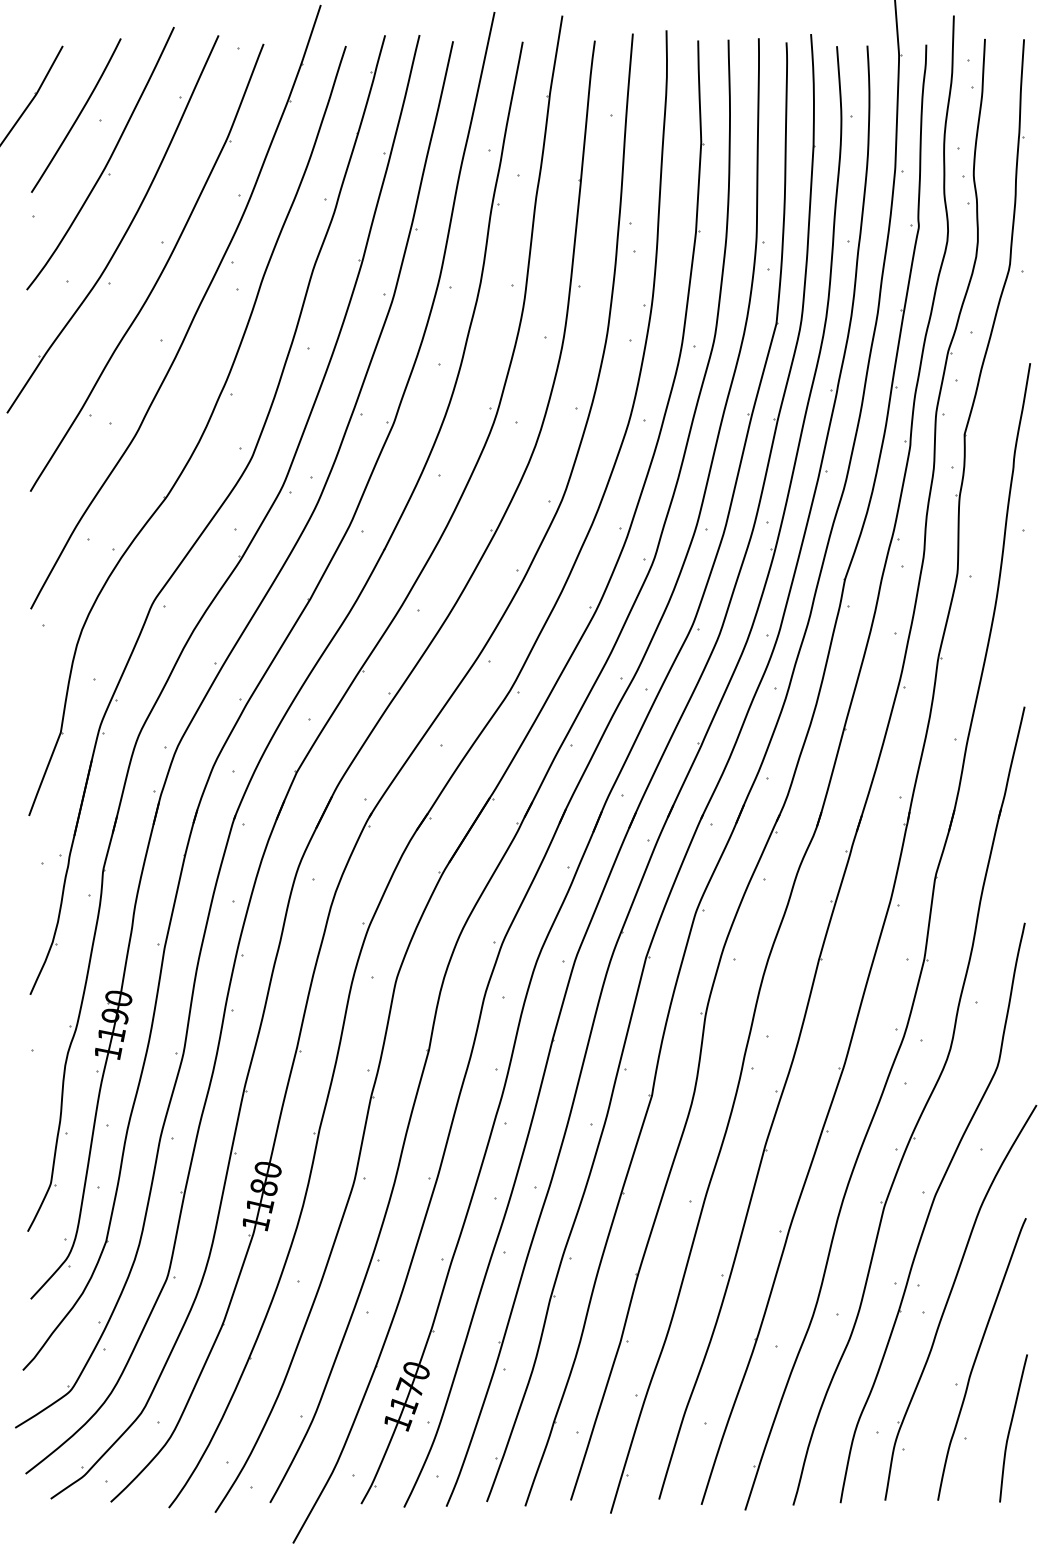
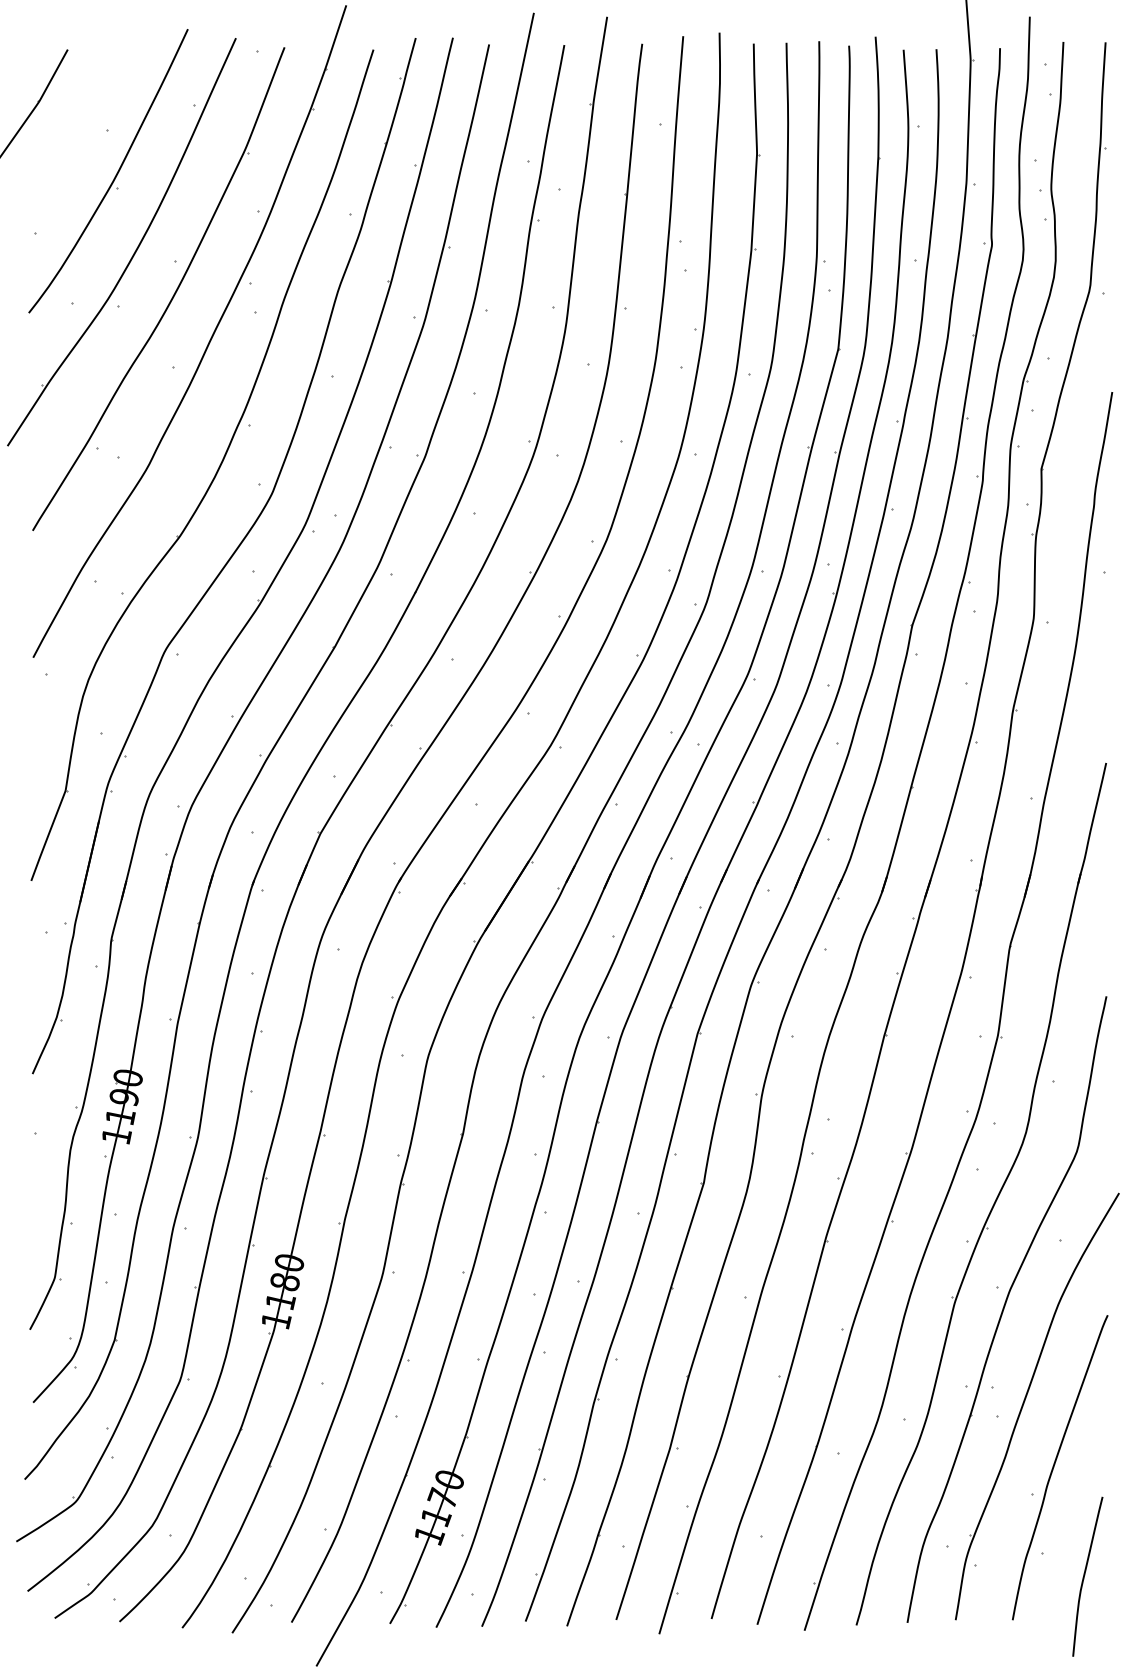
curve: (77, 116) -> (83, 125), removed
curve: (1011, 1427) -> (1085, 1575), moved

